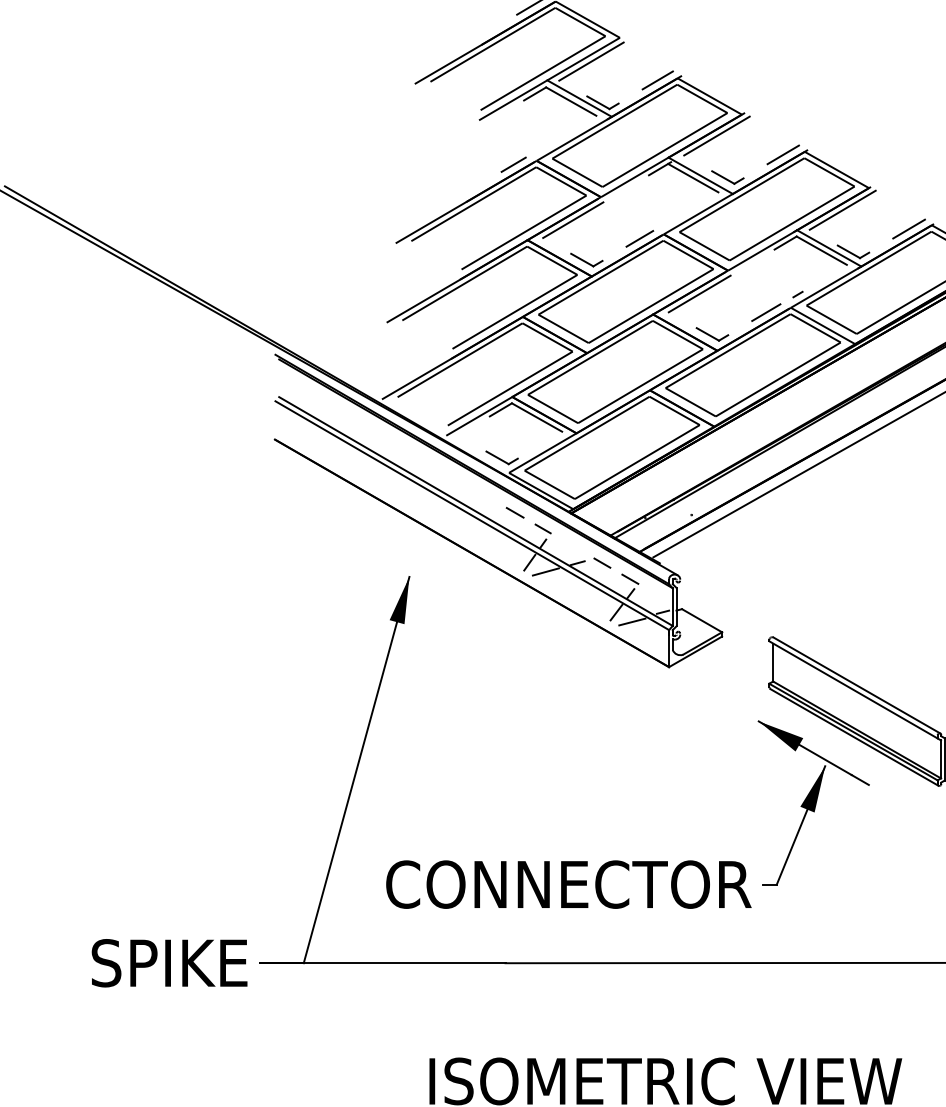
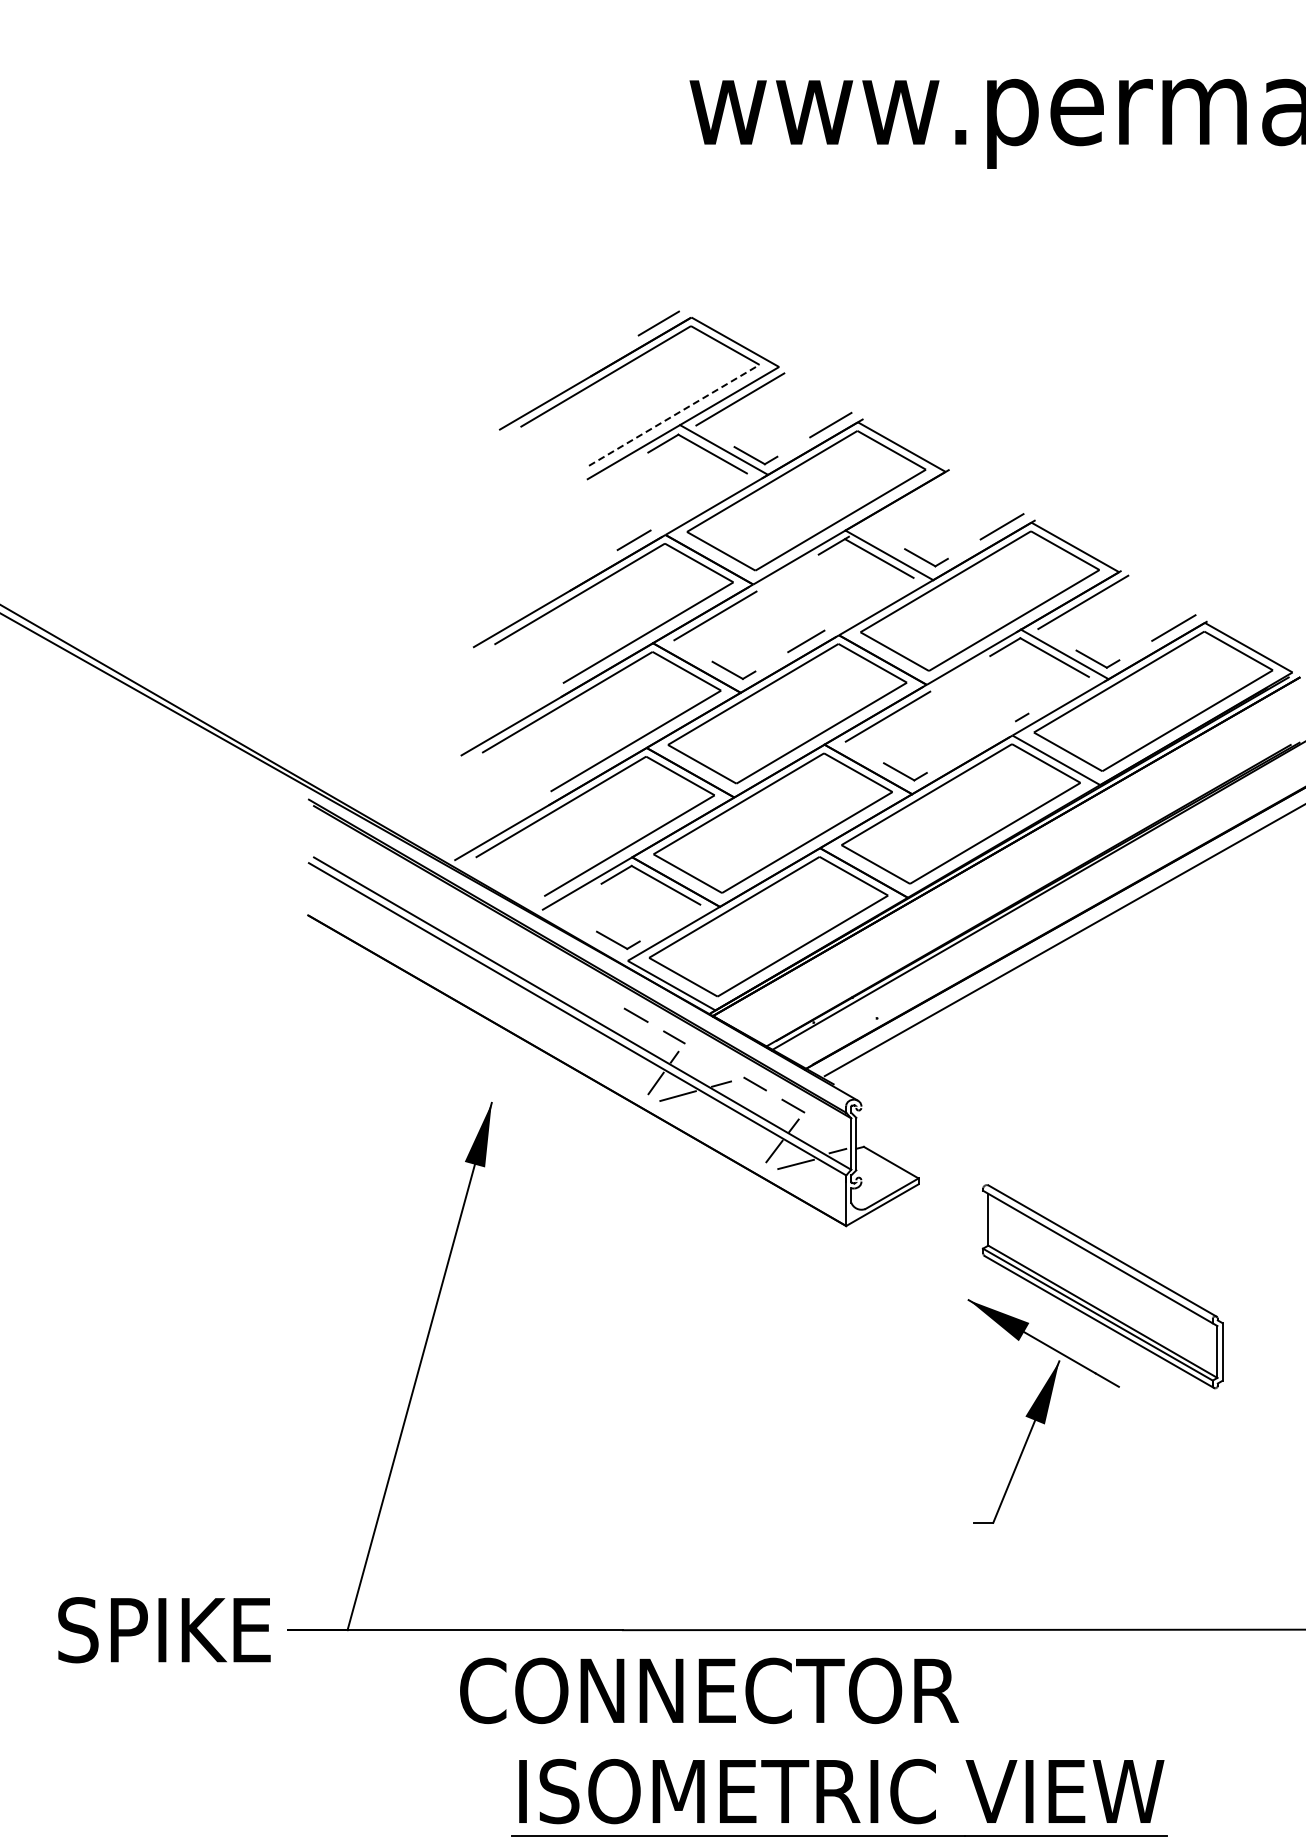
line: (543, 73) -> (674, 415), solid -> dashed
line: (716, 135) -> (911, 500), removed
line: (765, 312) -> (978, 741), removed
text: (568, 884) -> (709, 1690), moved

